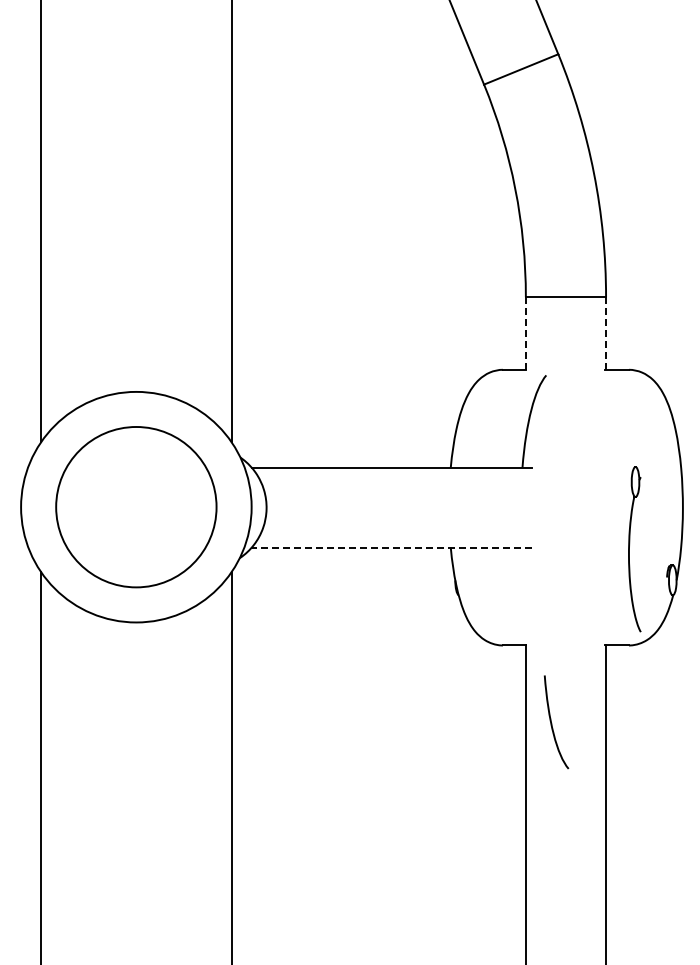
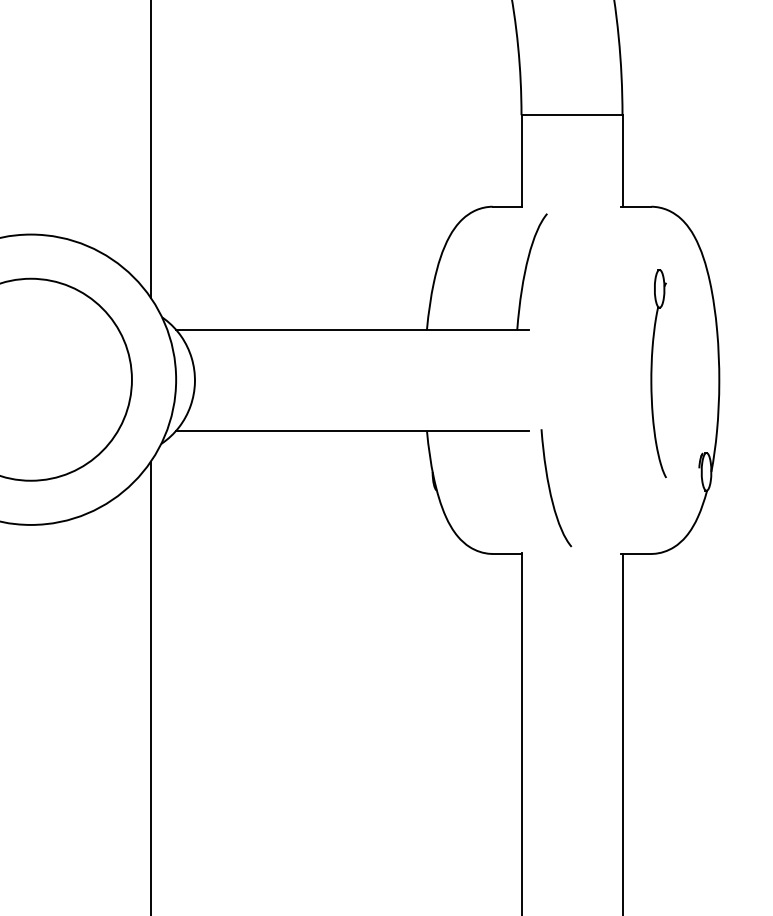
line: (606, 332) -> (623, 159), dashed -> solid
line: (525, 333) -> (521, 161), dashed -> solid
line: (391, 547) -> (352, 430), dashed -> solid
part: (634, 549) -> (658, 373), moved
curve: (552, 723) -> (551, 489), moved

